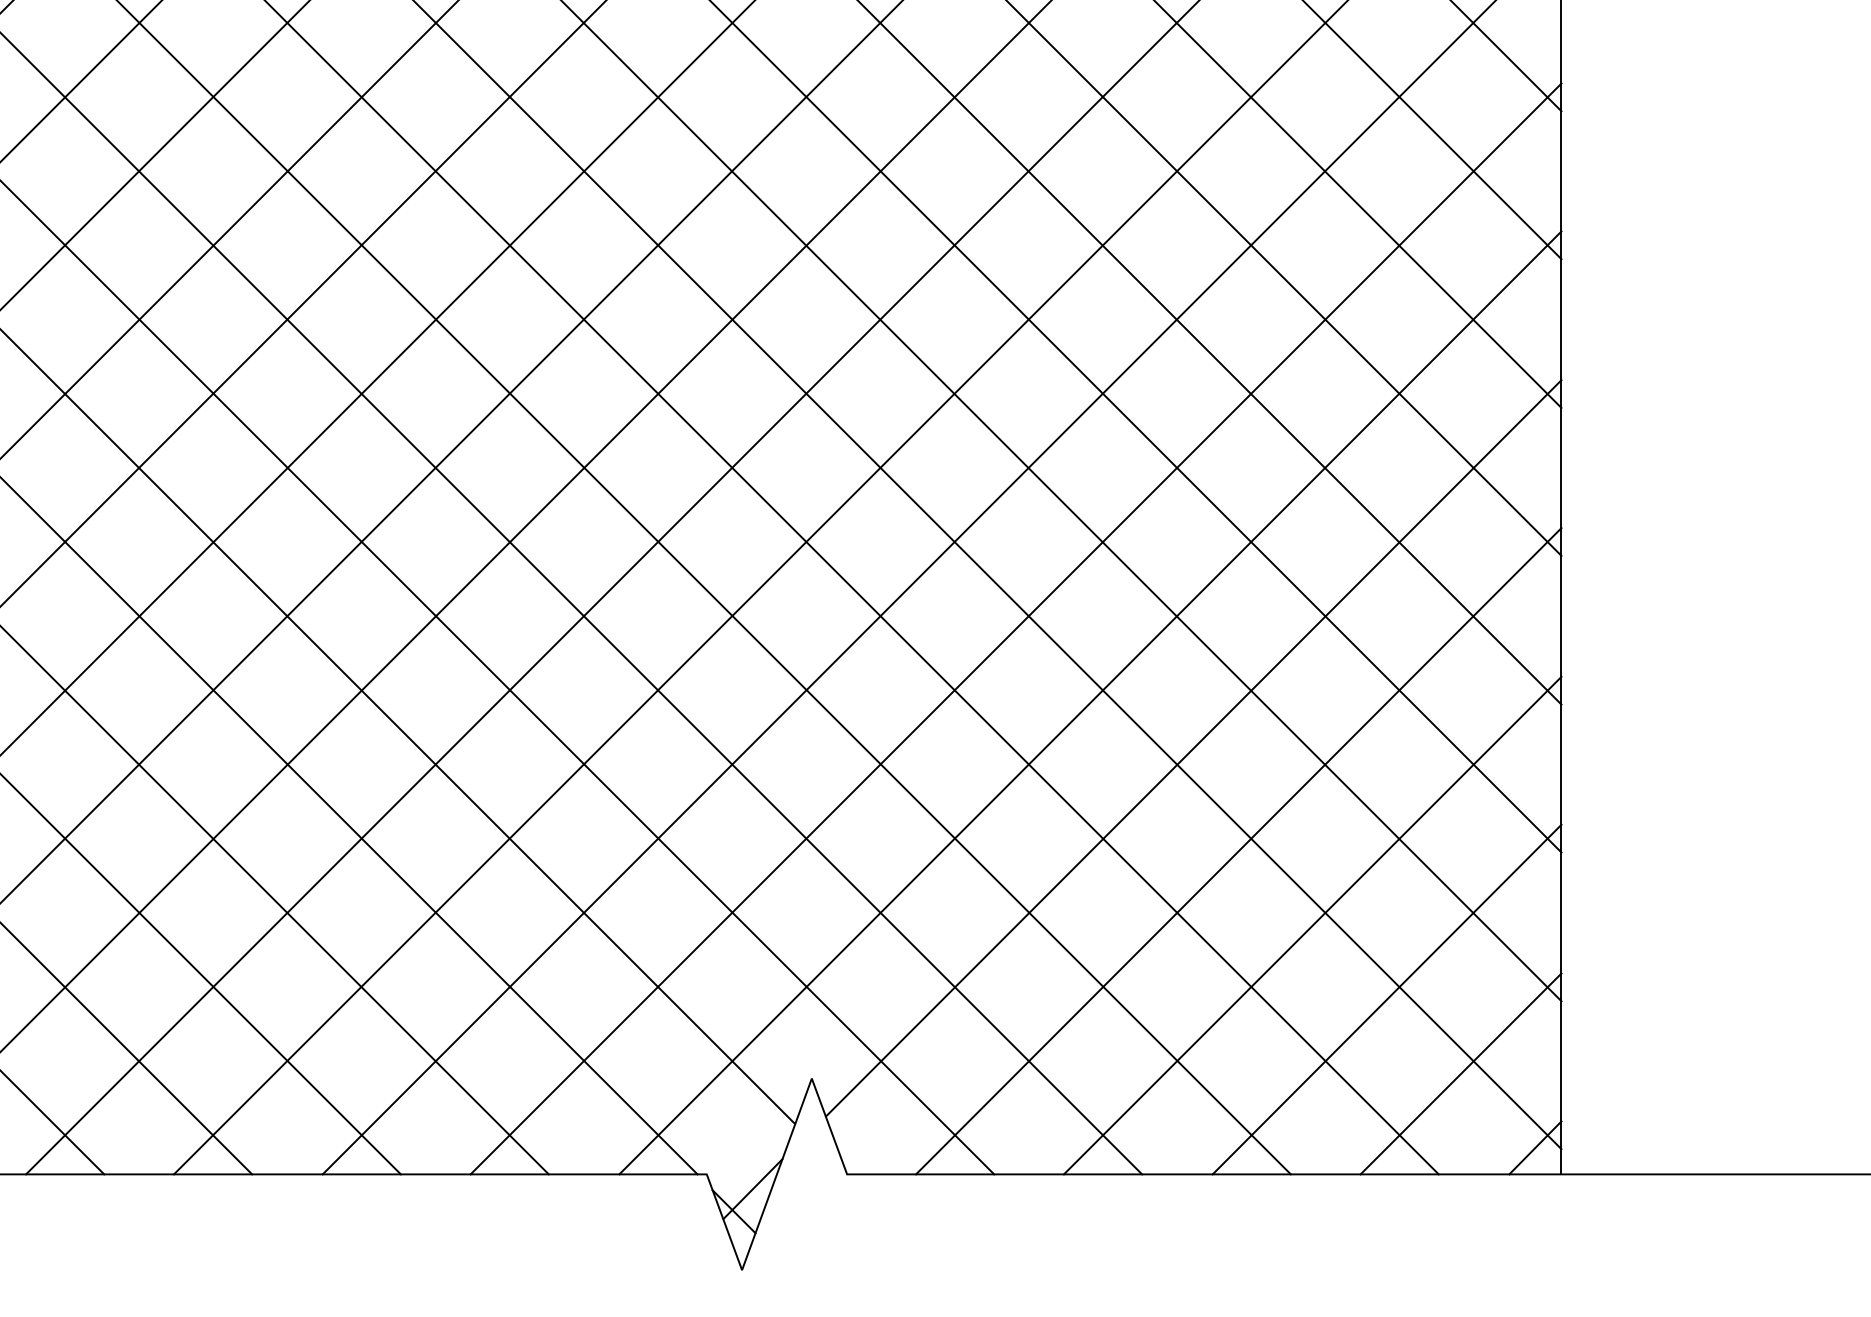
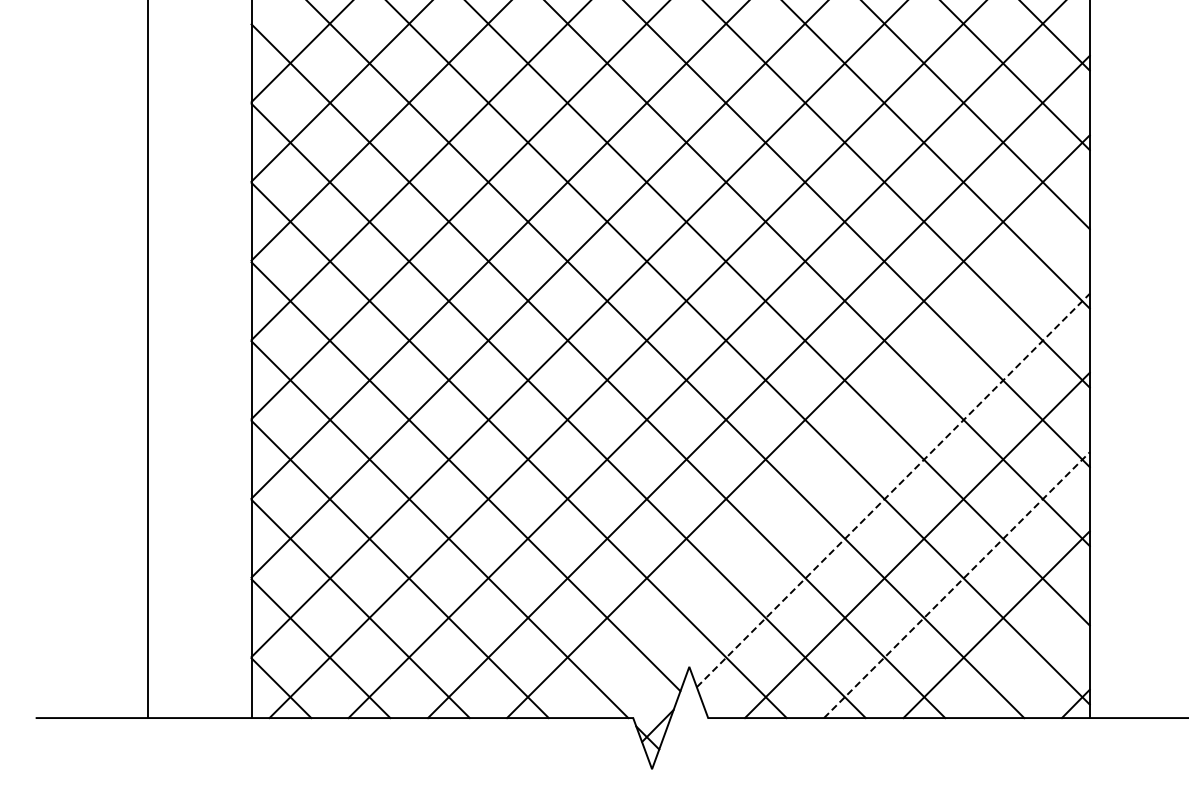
line: (1089, 703) -> (837, 466), removed
line: (1194, 748) -> (893, 490), solid -> dashed
line: (1311, 926) -> (956, 585), solid -> dashed
line: (1459, 1074) -> (1035, 664), removed

